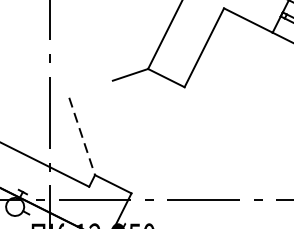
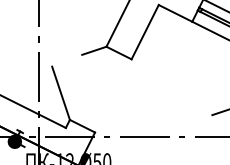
line: (82, 136) -> (61, 93), dashed -> solid
fill: (14, 206) -> (14, 141), added

